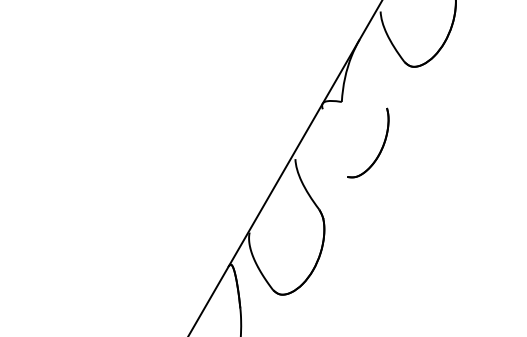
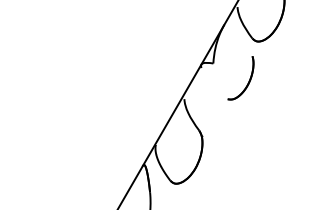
part: (380, 146) -> (248, 80), moved

